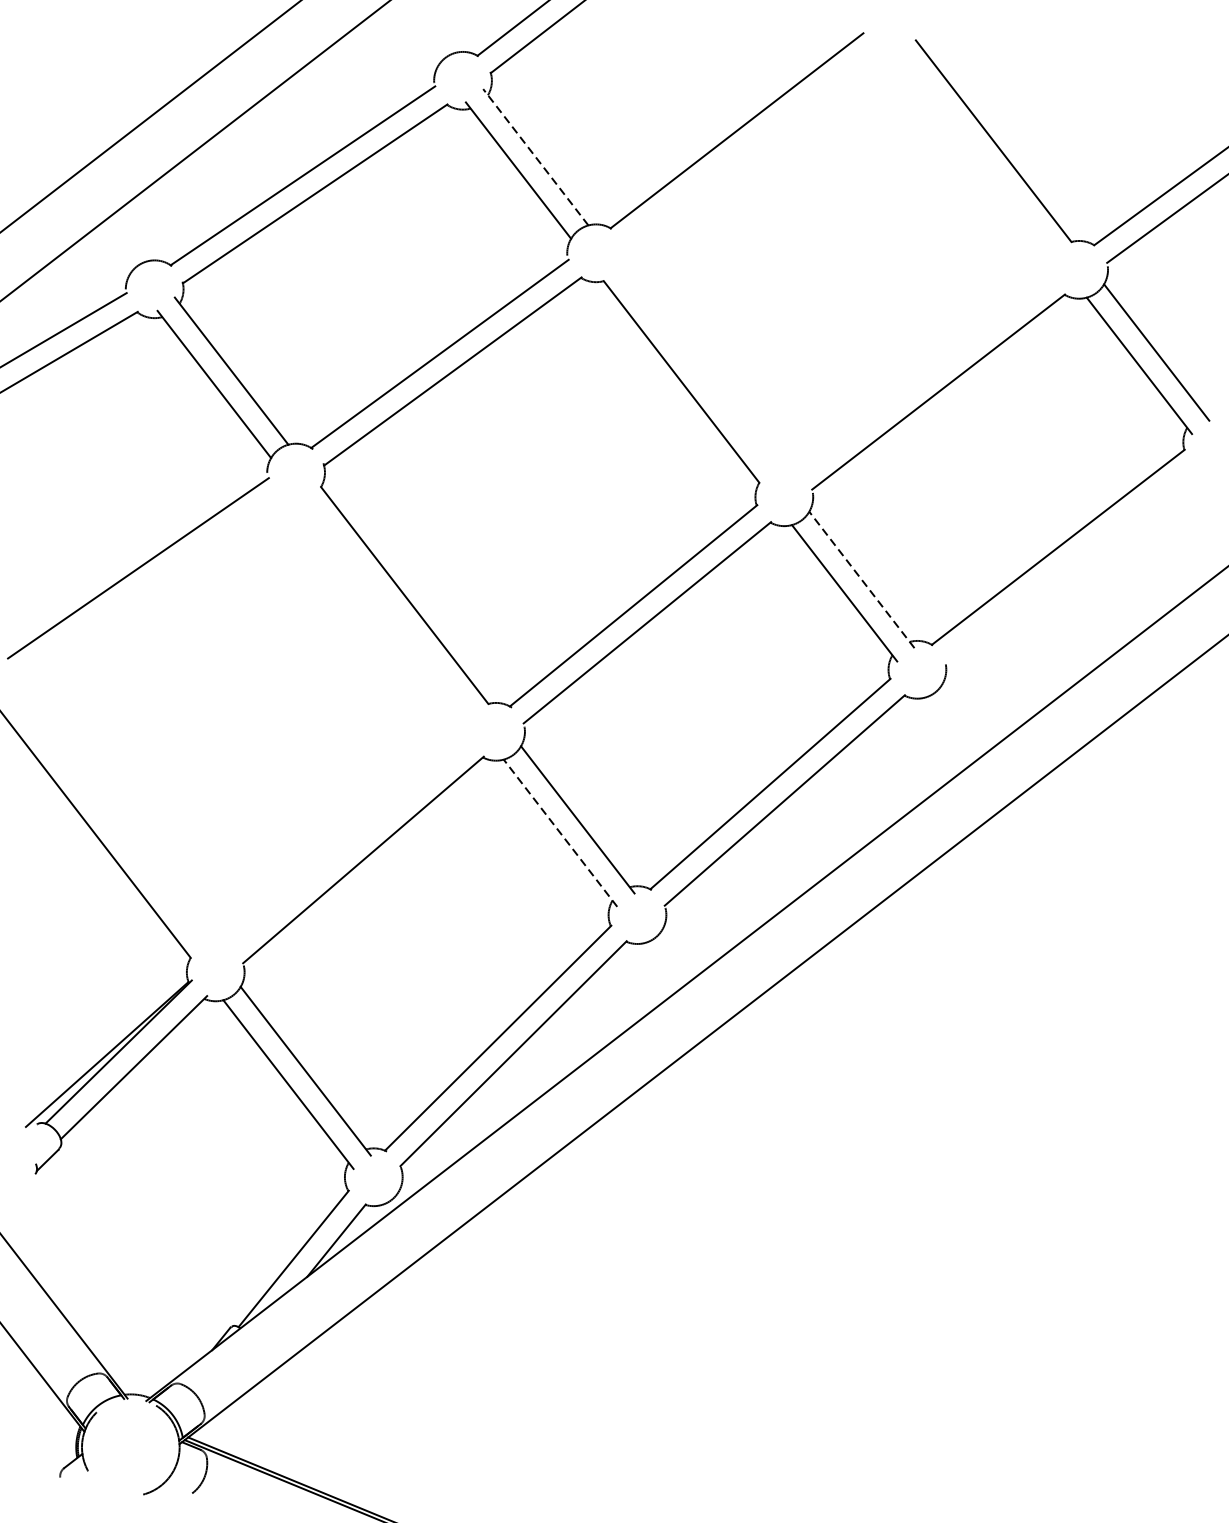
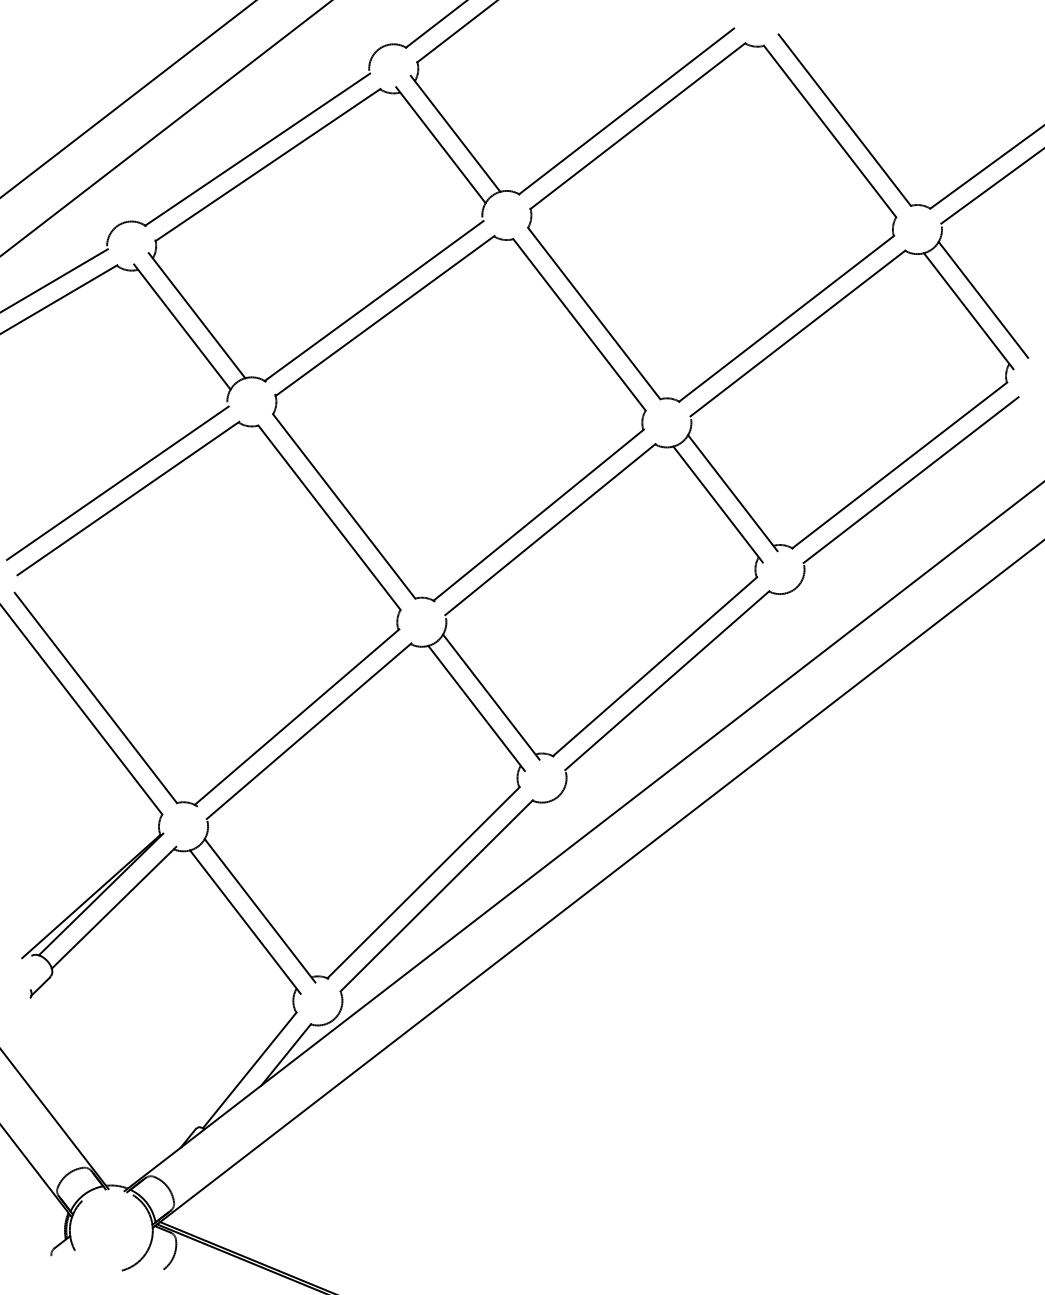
line: (535, 156) -> (455, 133), dashed -> solid
part: (838, 261) -> (712, 222), added
line: (1070, 565) -> (910, 480), added
line: (861, 579) -> (732, 492), dashed -> solid
line: (560, 833) -> (476, 708), dashed -> solid
part: (345, 845) -> (293, 718), added

